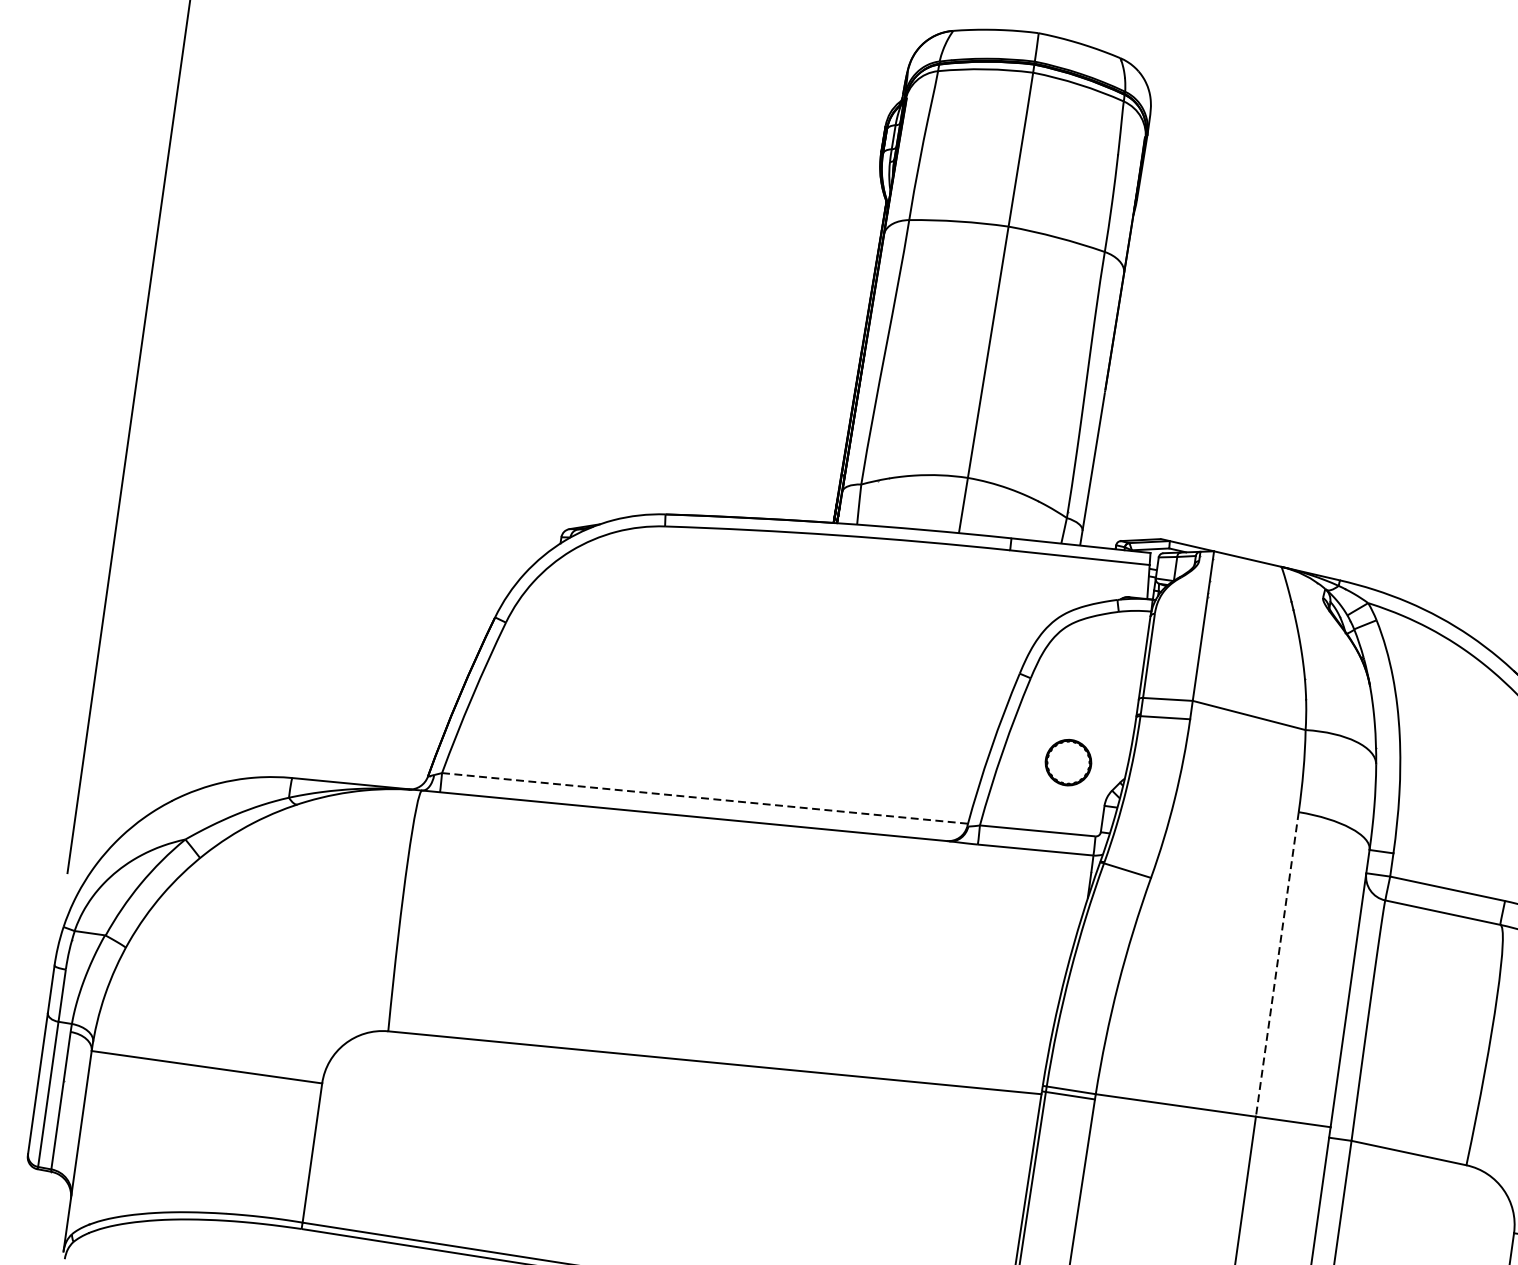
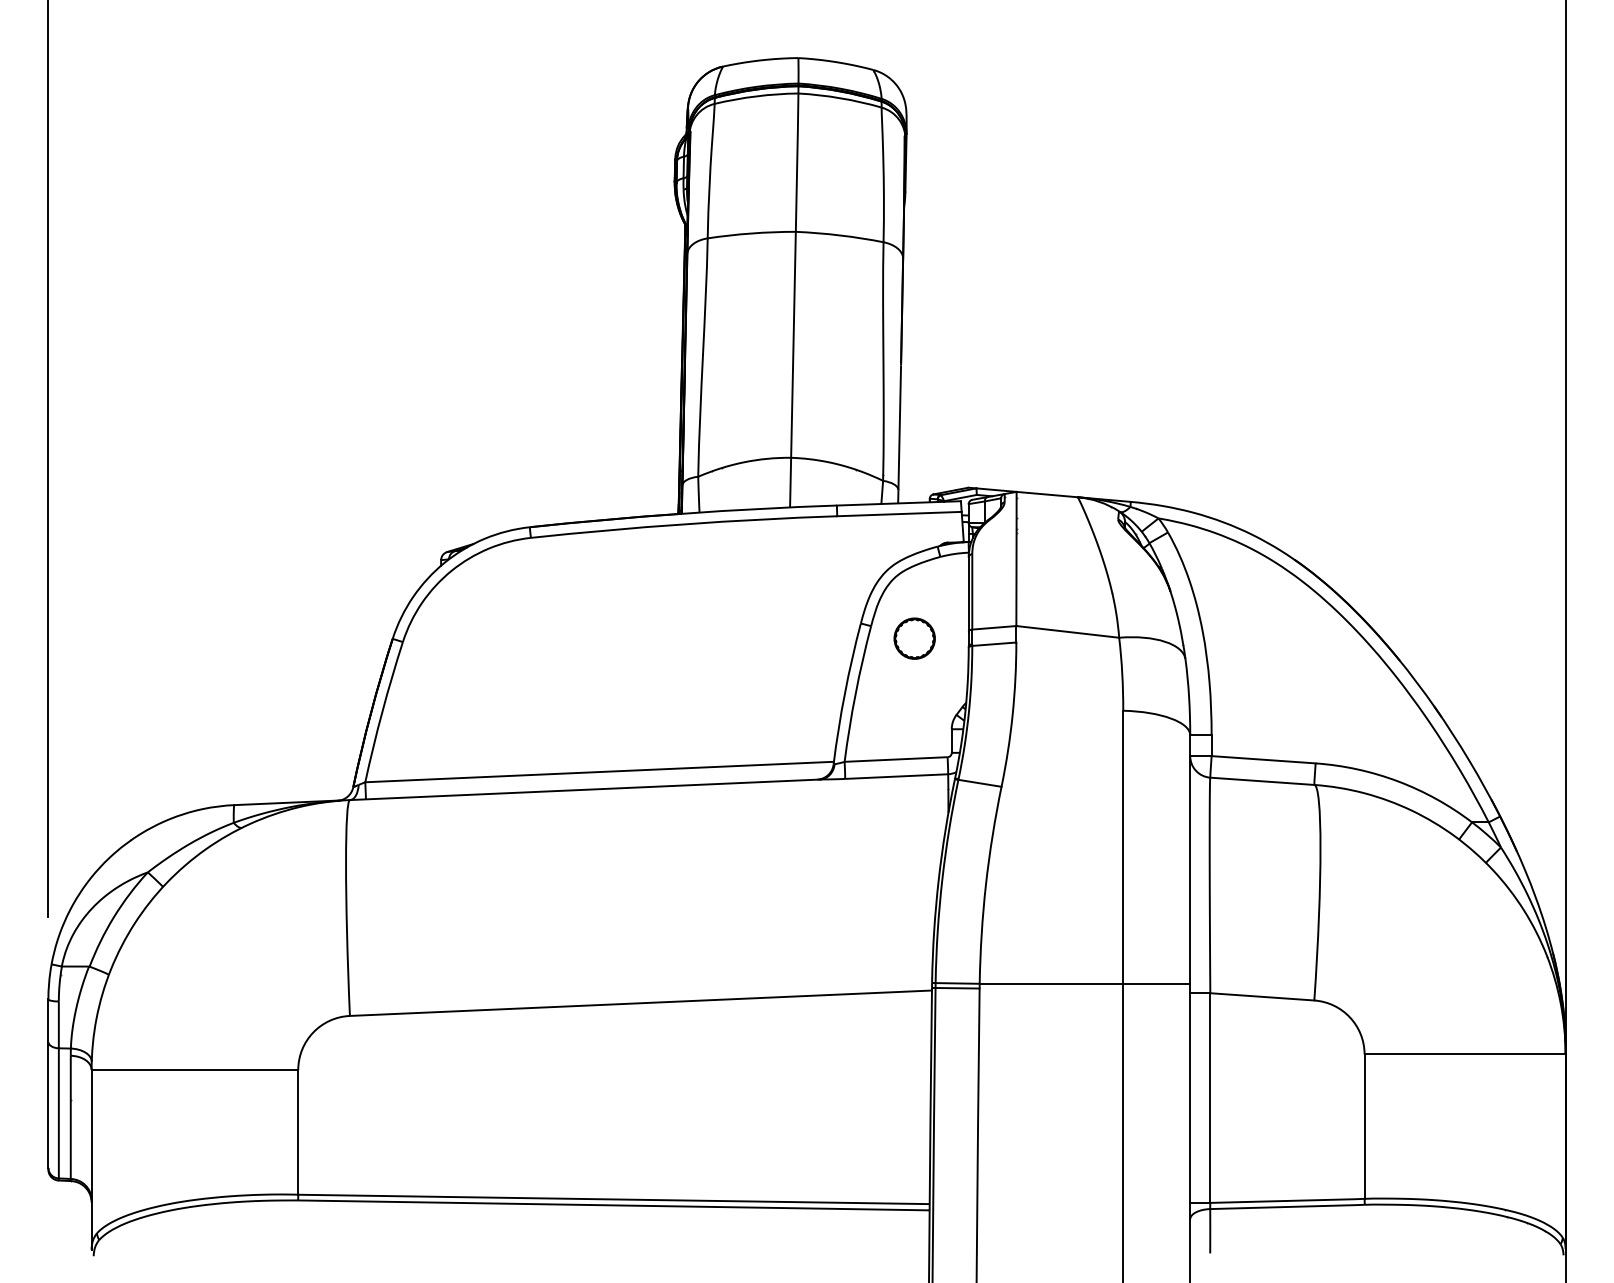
part: (1068, 762) -> (914, 638), moved
line: (704, 798) -> (599, 772), dashed -> solid
line: (1277, 964) -> (1123, 847), dashed -> solid

